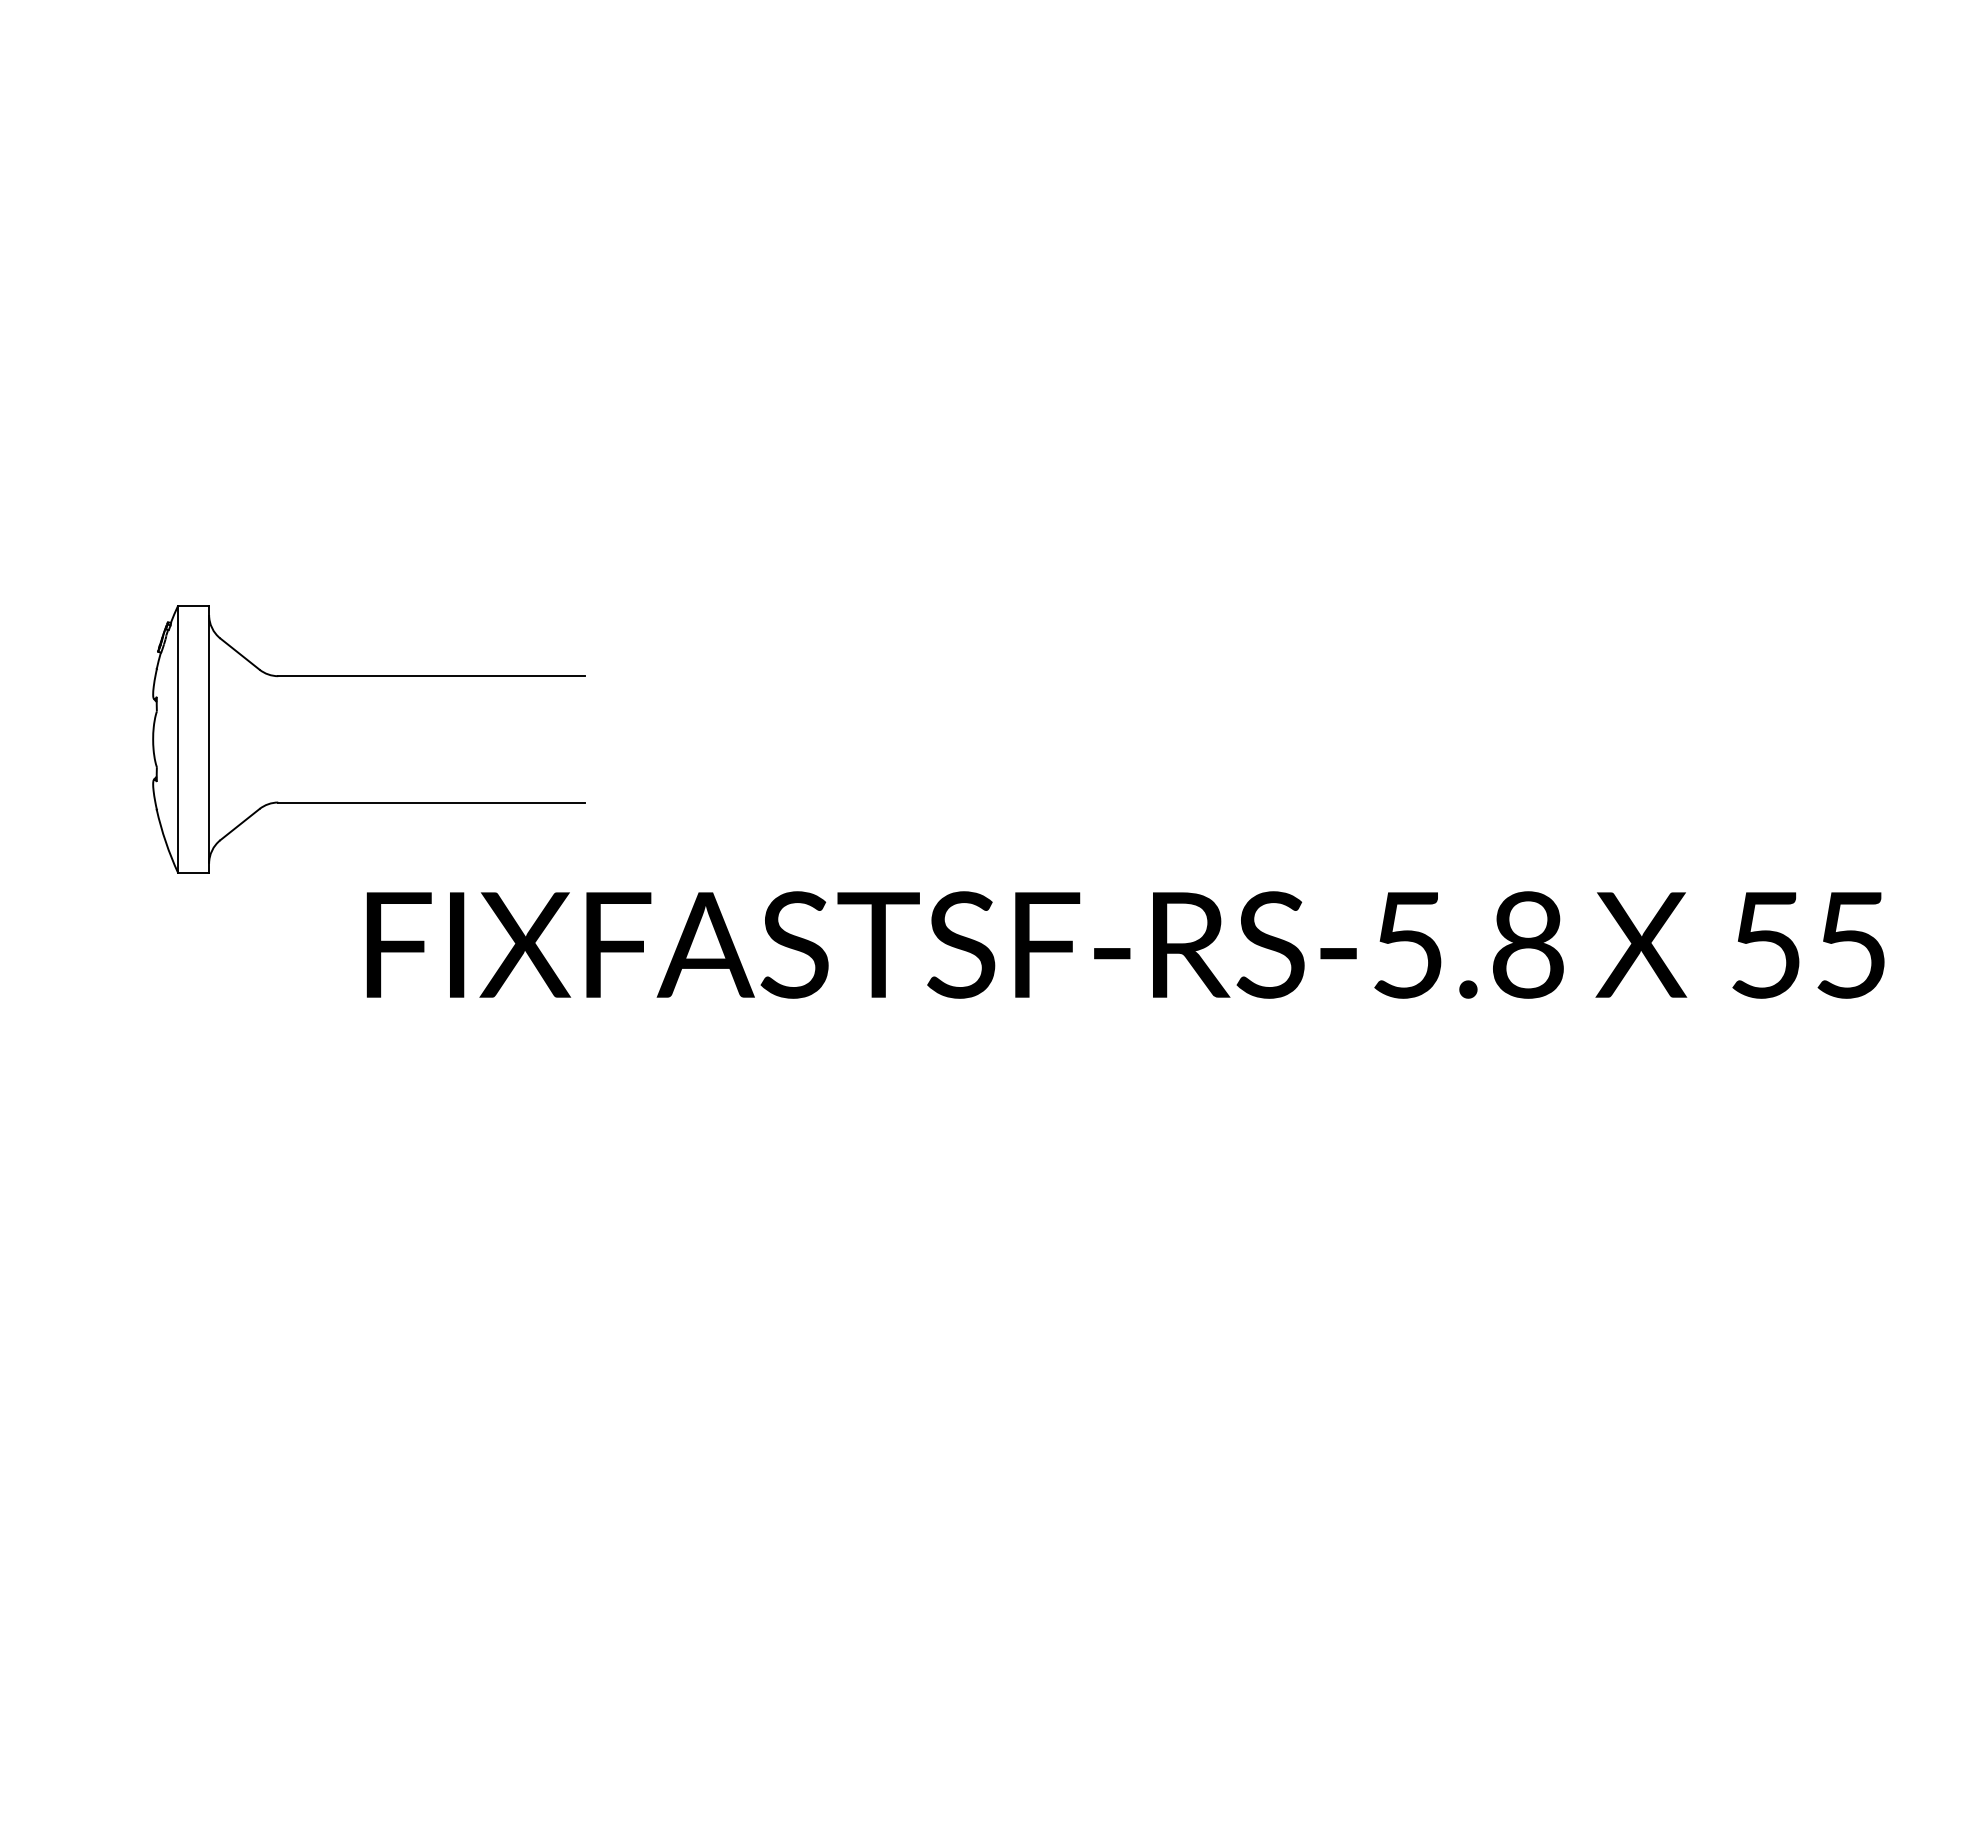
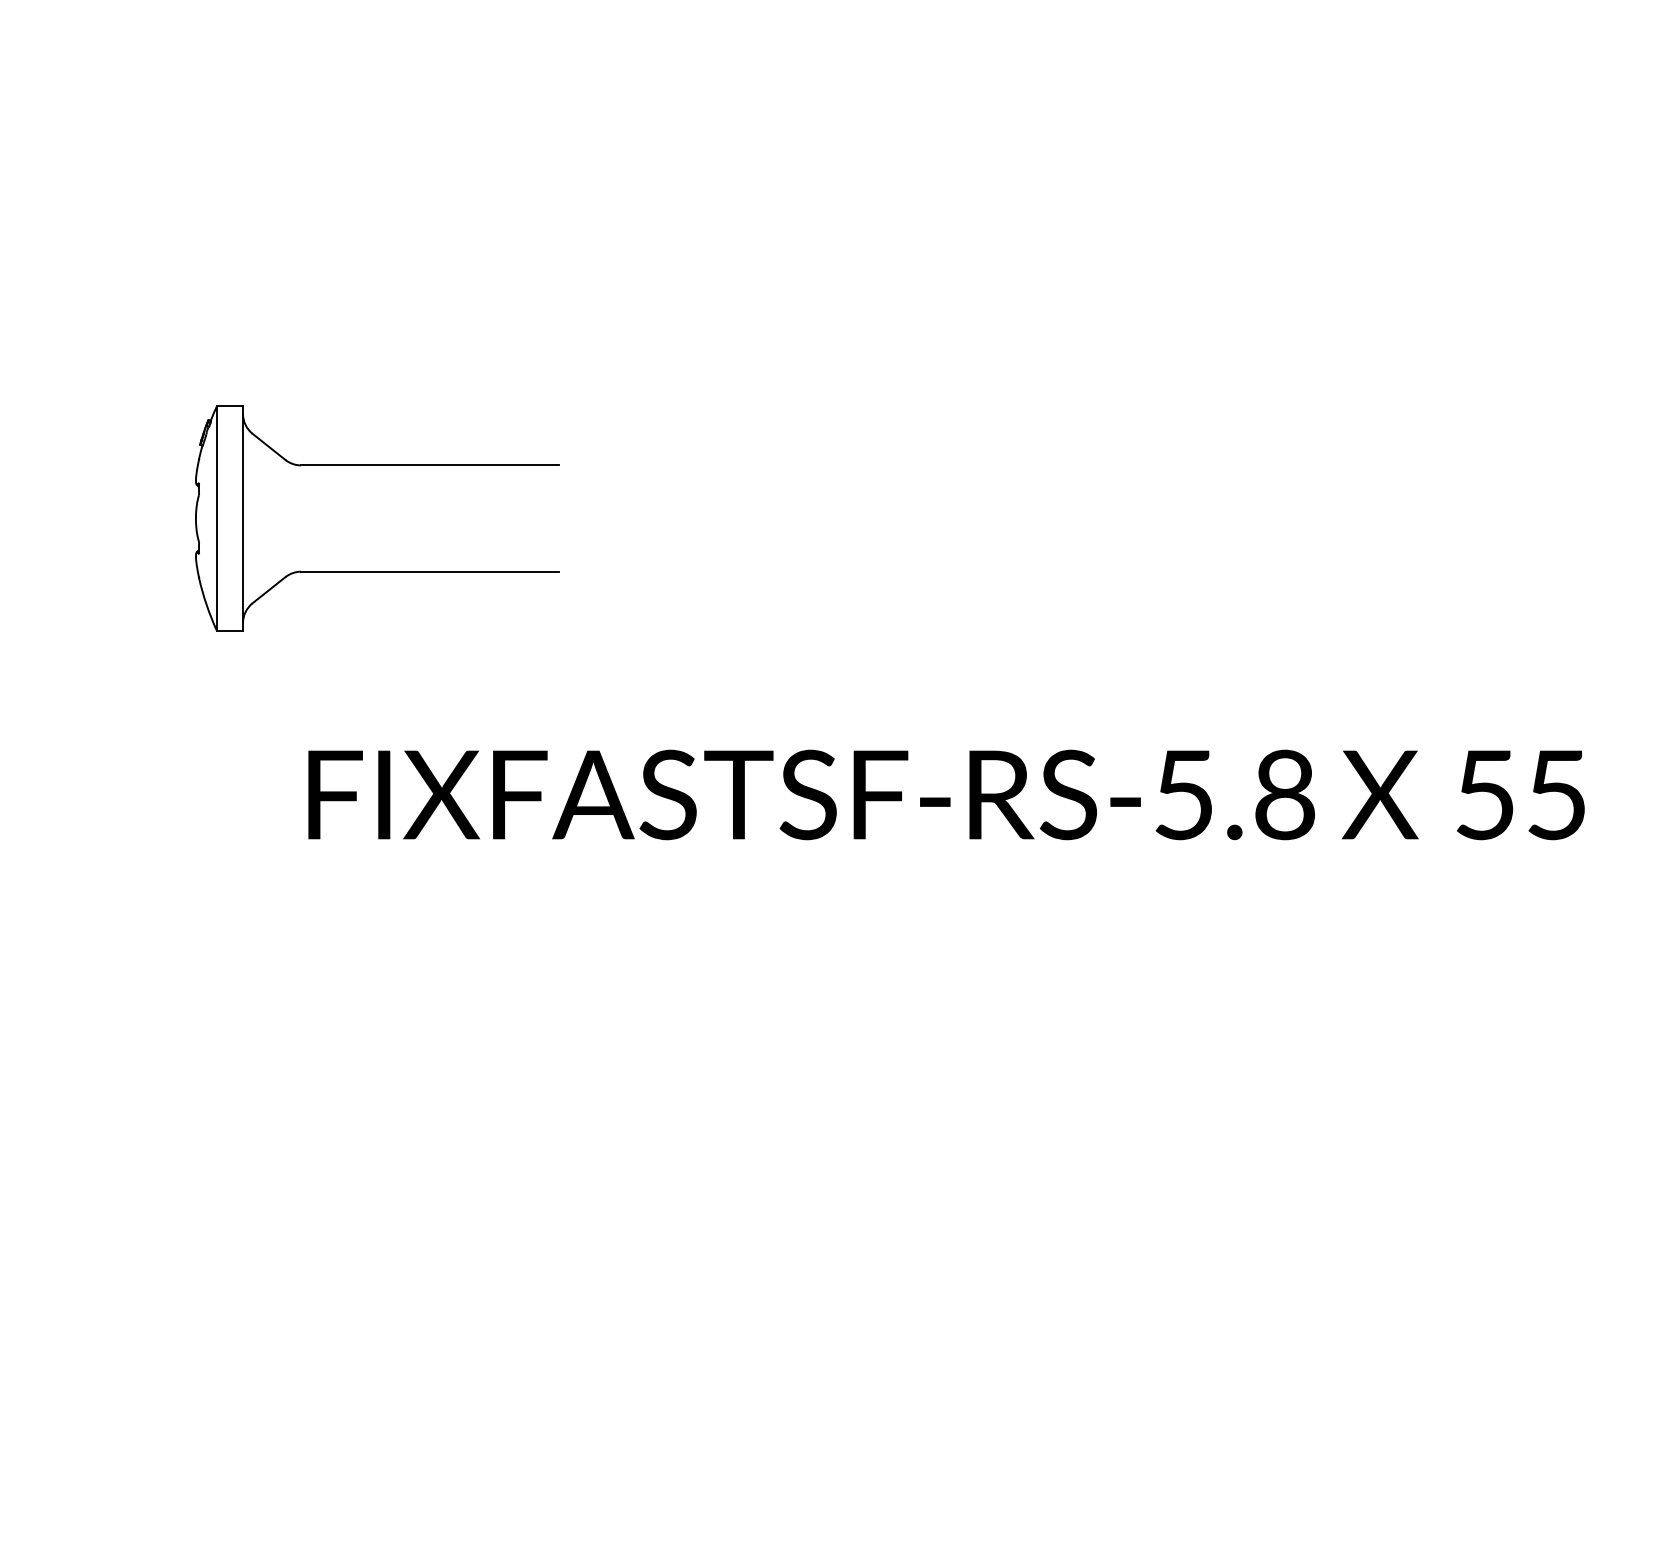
part: (368, 676) -> (377, 465), moved

